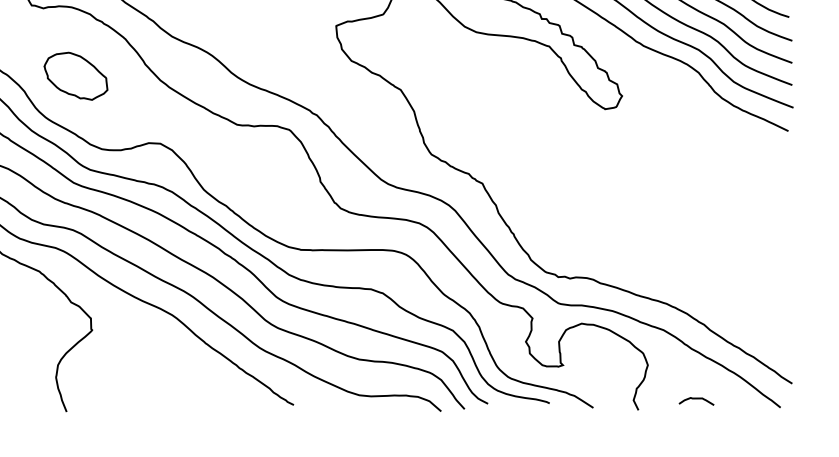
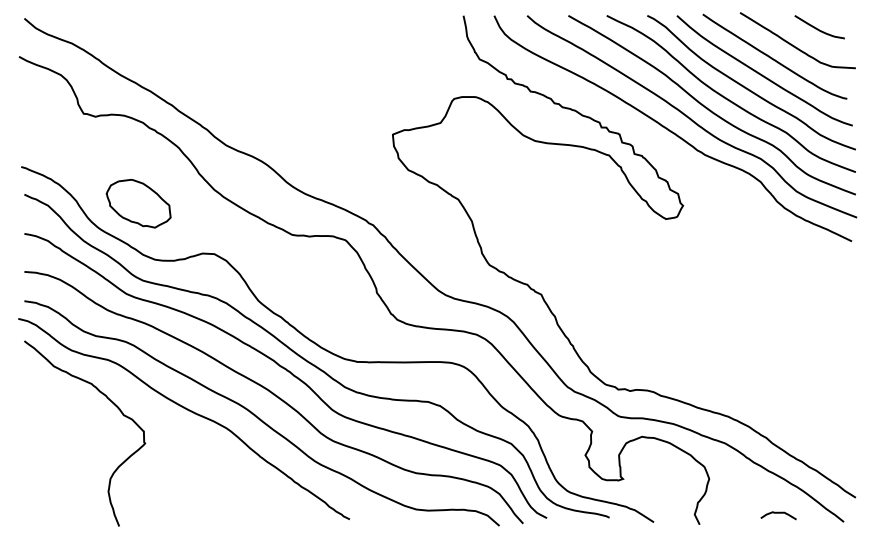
part: (75, 76) -> (138, 203), moved
curve: (696, 399) -> (778, 513), moved

